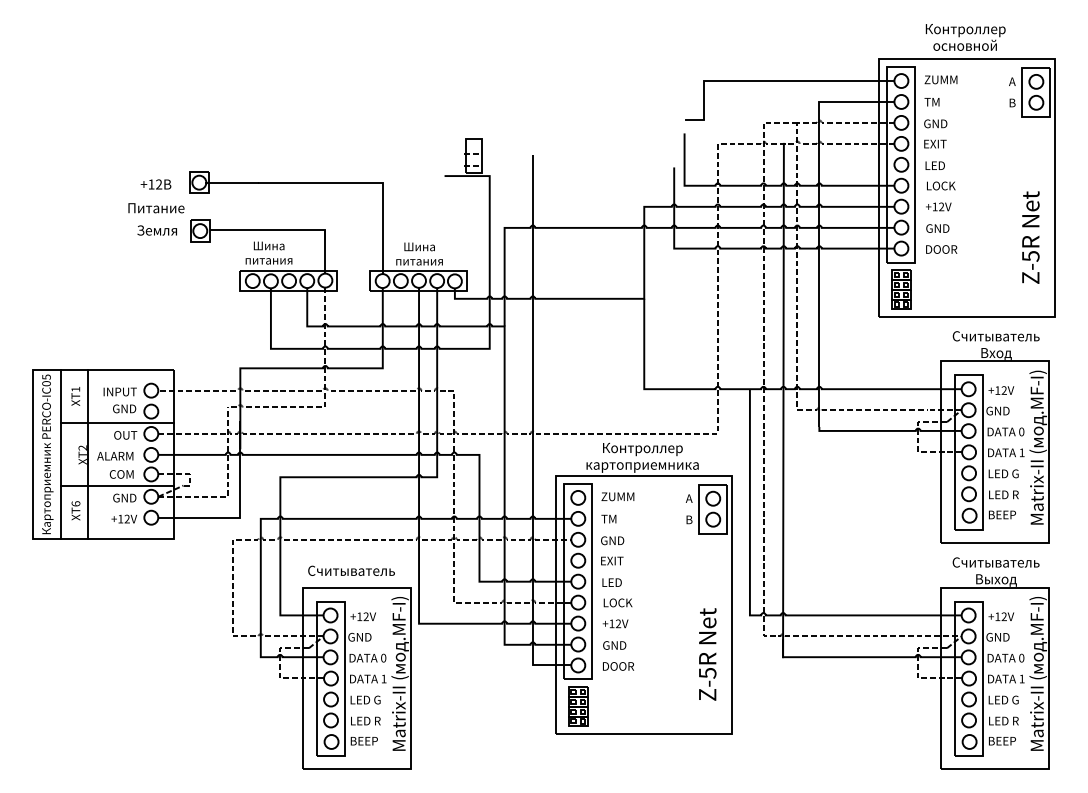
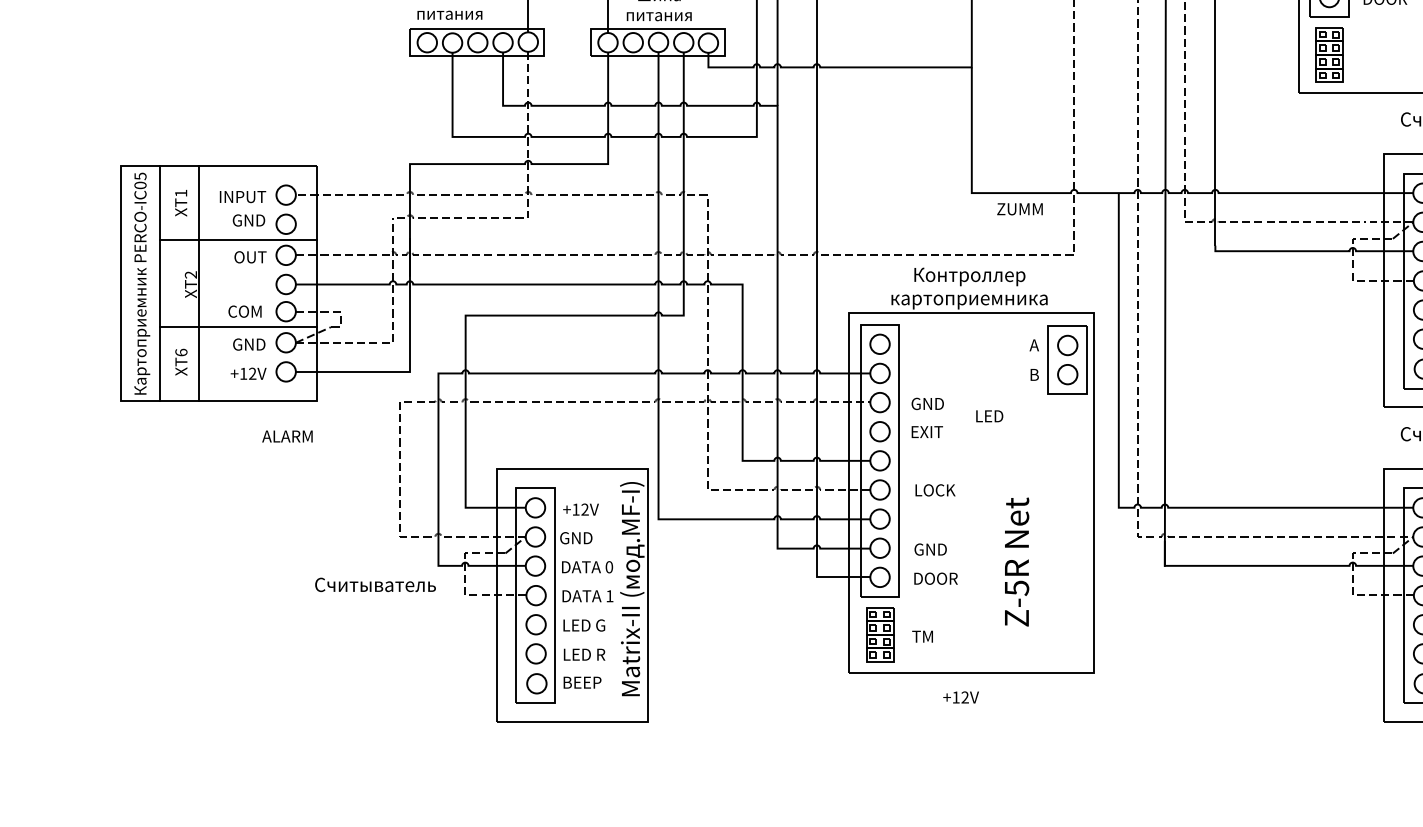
text: (115, 456) -> (287, 436), moved
text: (617, 496) -> (1019, 208), moved
text: (608, 518) -> (922, 635), moved
text: (351, 570) -> (375, 584), moved
text: (611, 582) -> (988, 416), moved
text: (615, 623) -> (961, 697), moved
text: (707, 654) -> (1016, 562), moved

